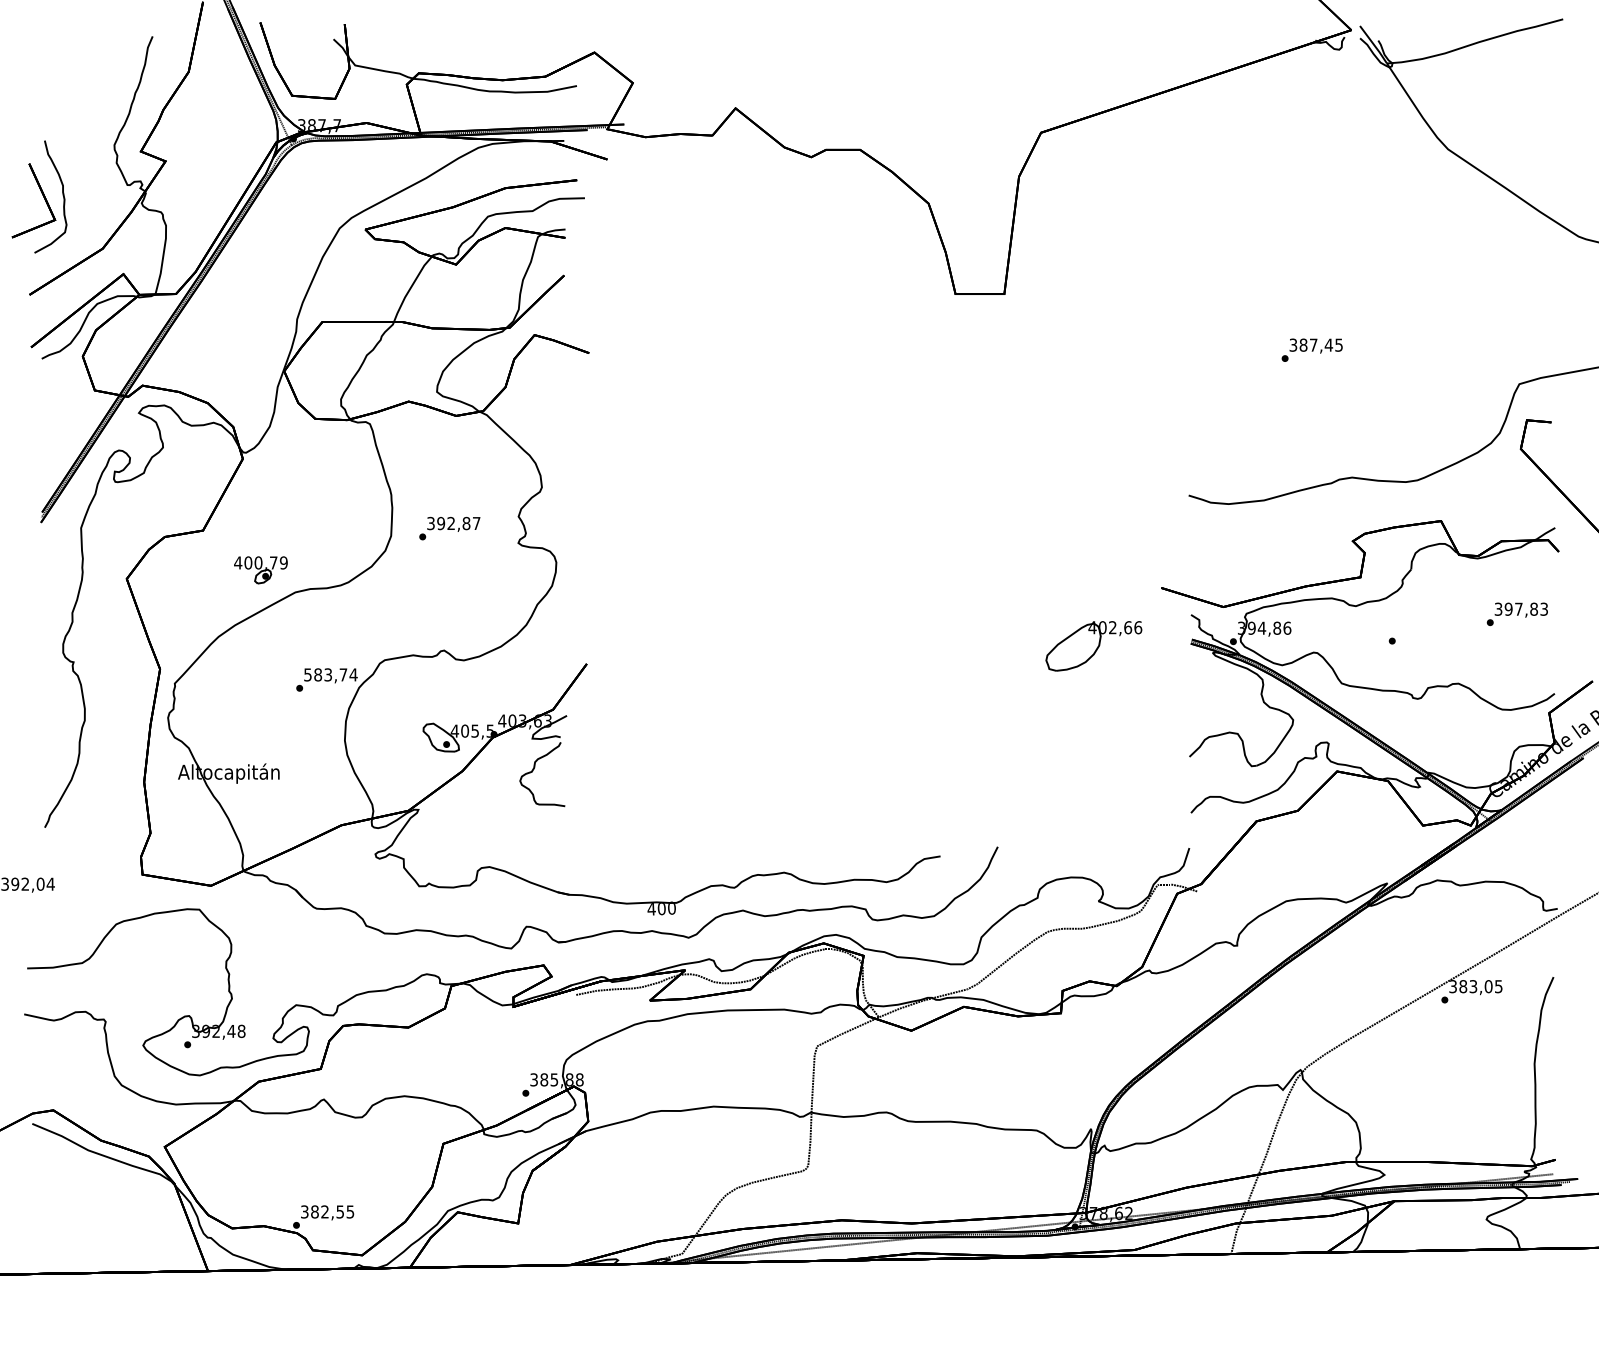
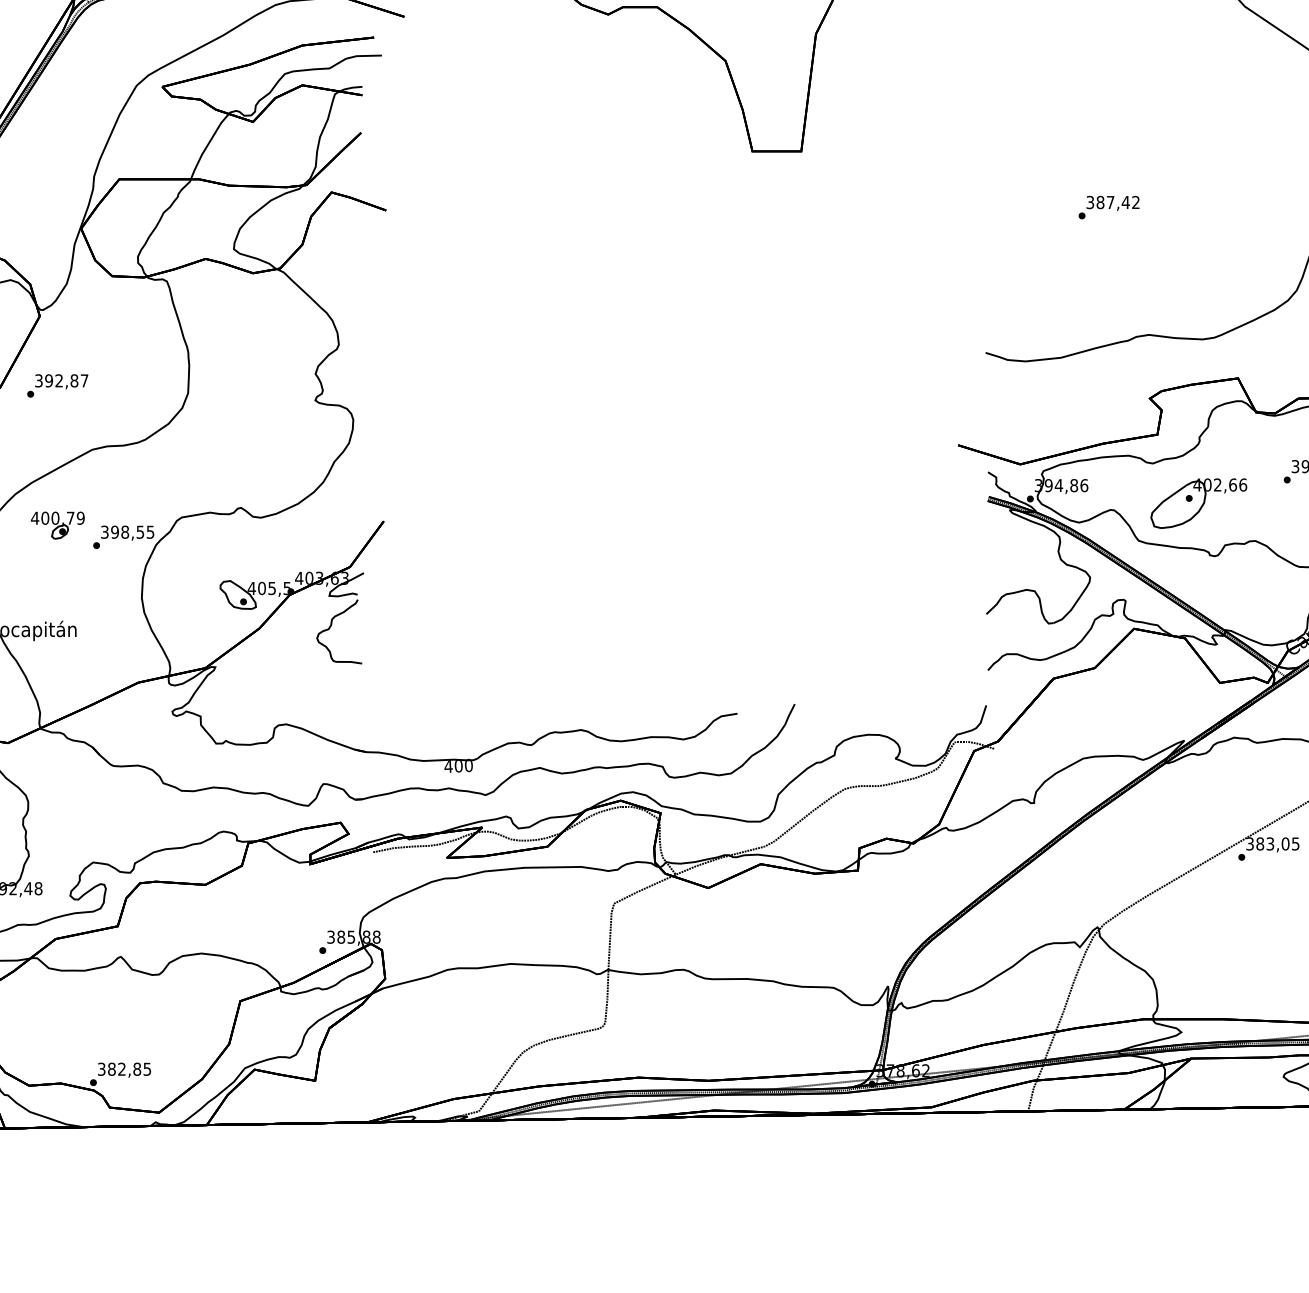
text: (1338, 344) -> (1135, 201), 387,45 -> 387,42
text: (449, 528) -> (57, 385), moved
part: (260, 570) -> (57, 525), moved
part: (1093, 646) -> (1198, 503), moved
text: (330, 674) -> (127, 531), 583,74 -> 398,55
text: (340, 1211) -> (137, 1068), 382,55 -> 382,85

